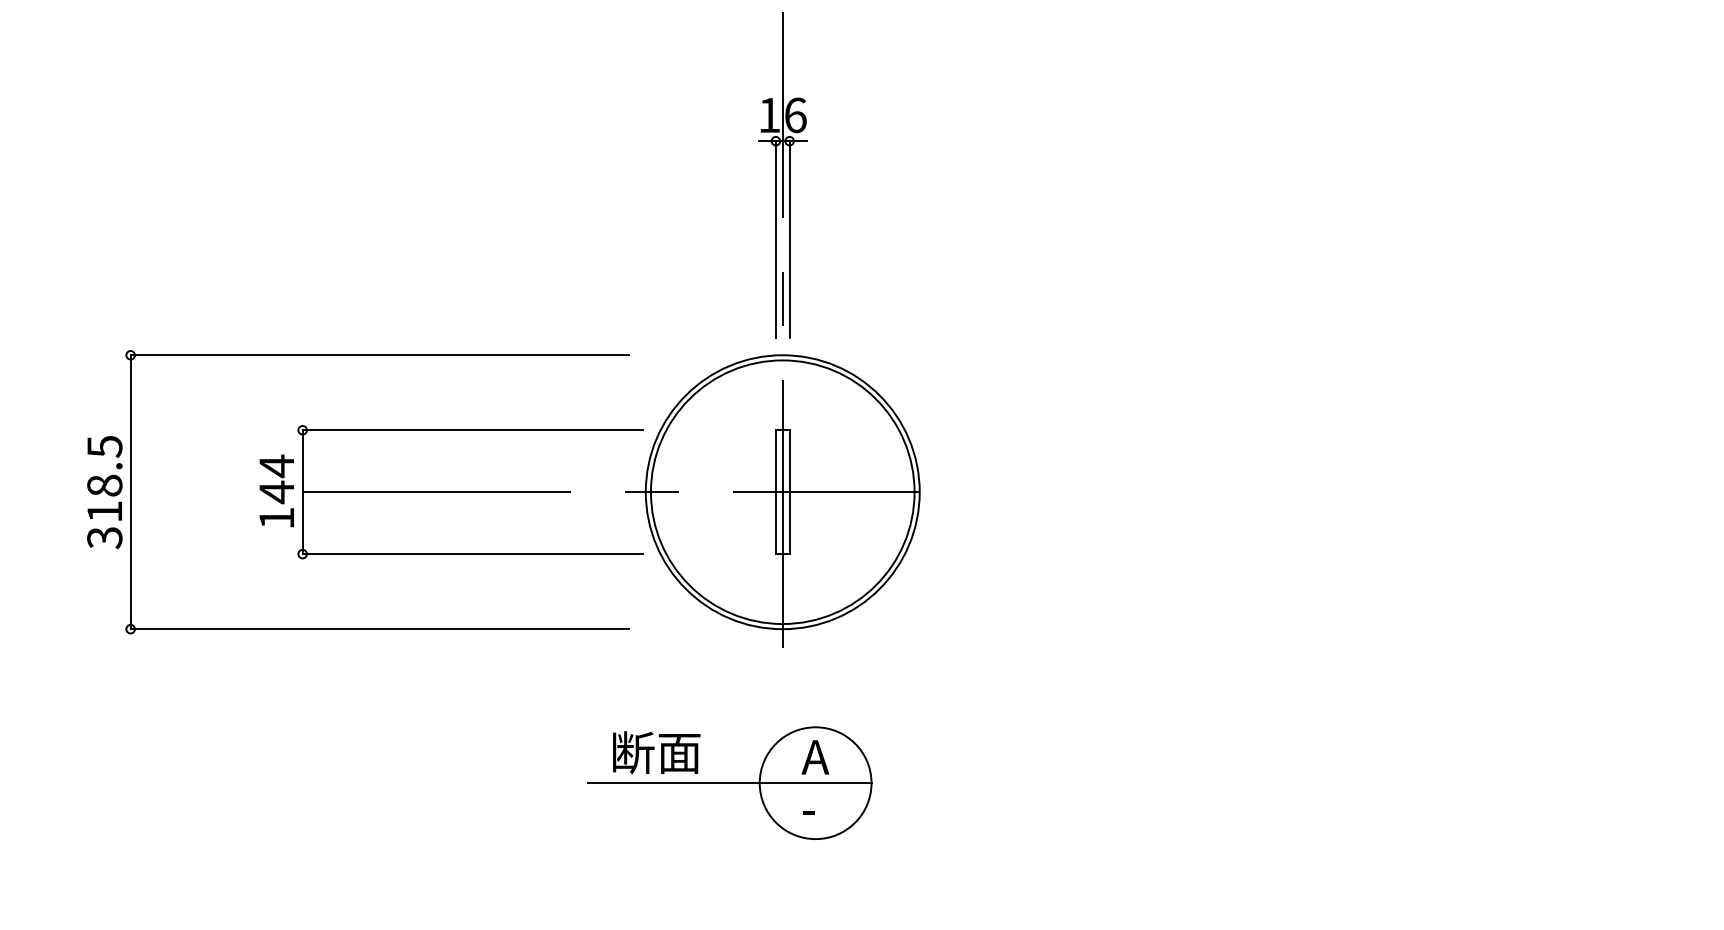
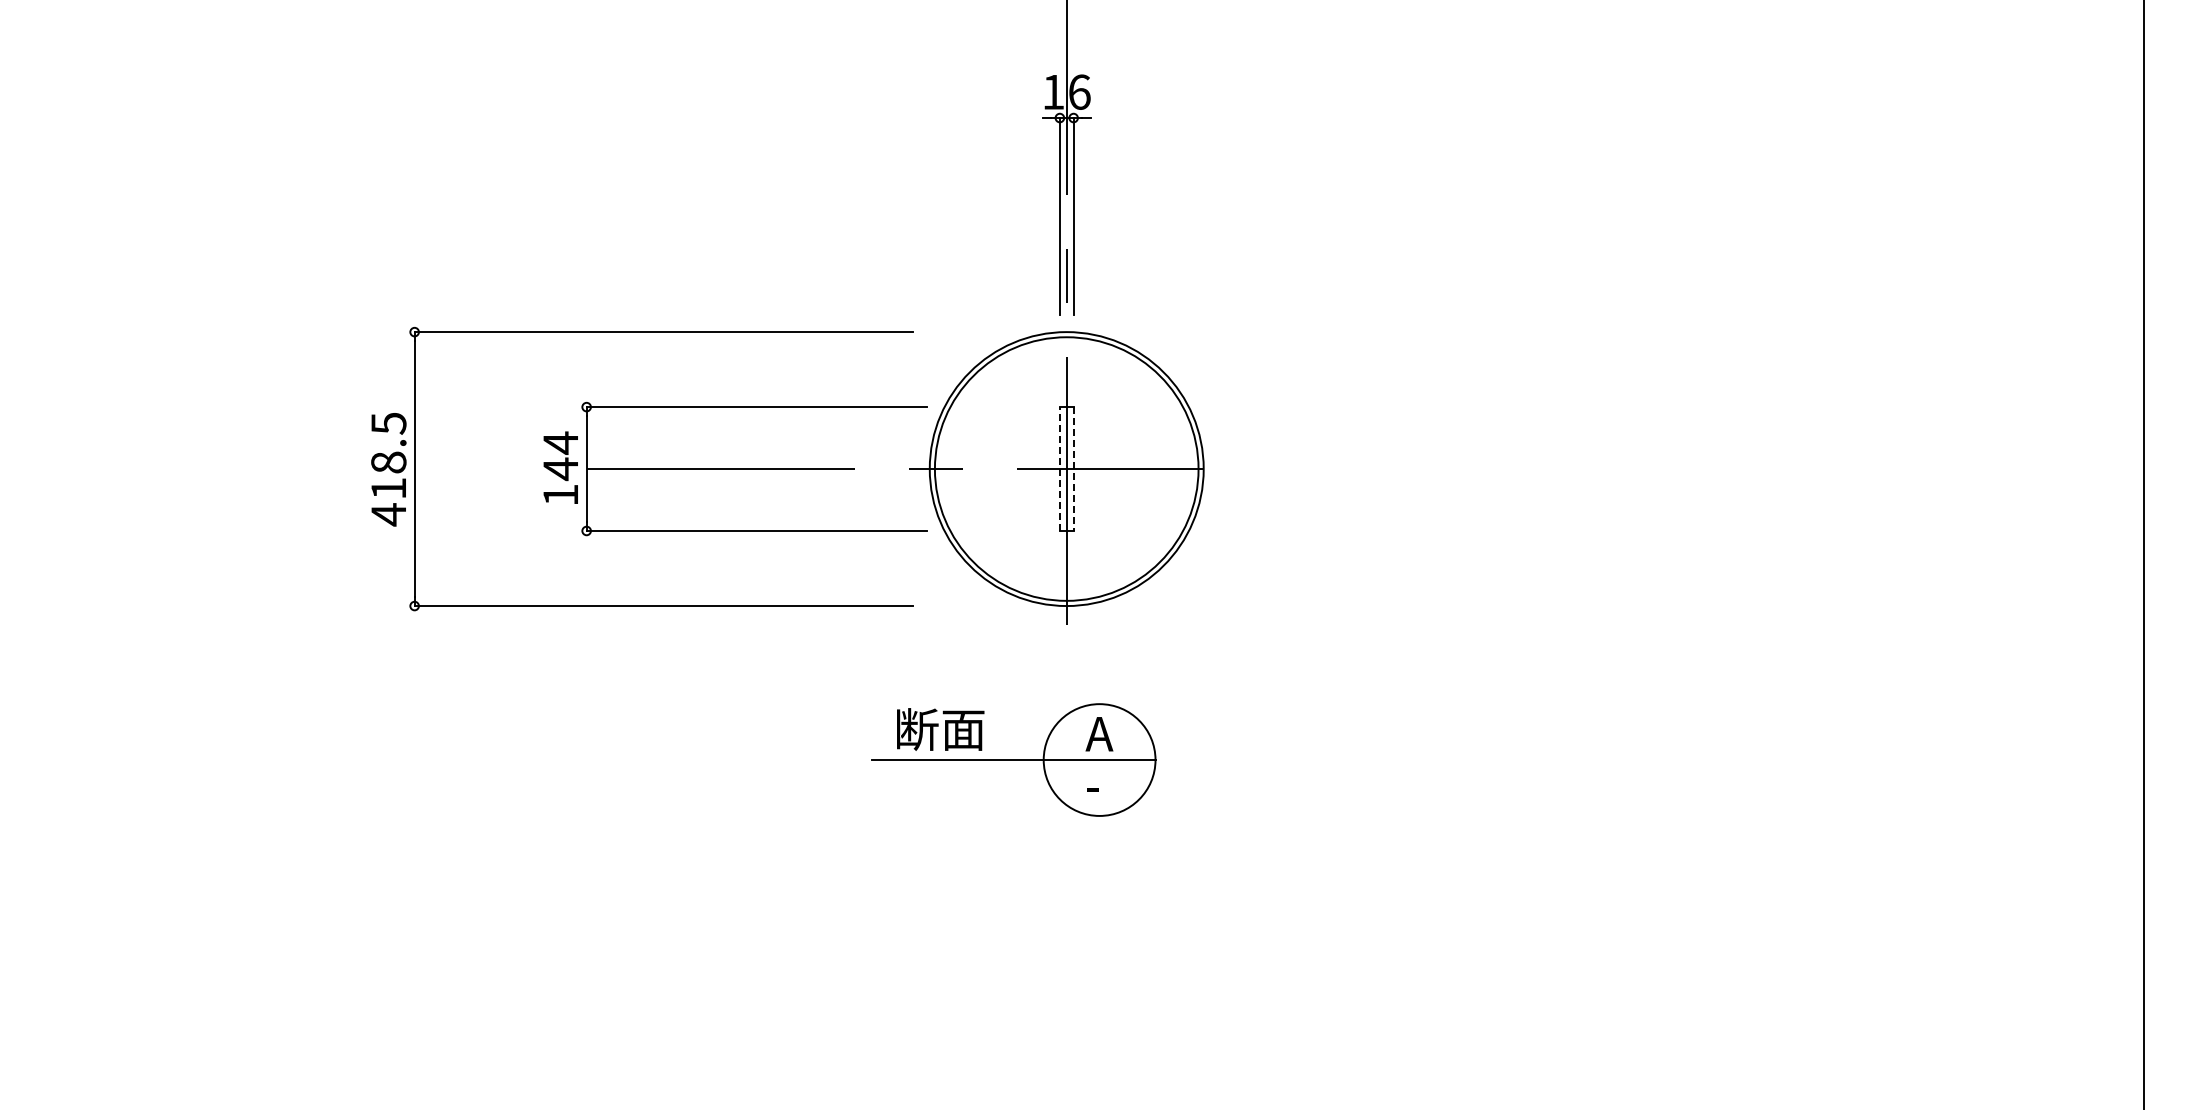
line: (775, 492) -> (1059, 469), solid -> dashed
line: (789, 492) -> (1073, 469), solid -> dashed
text: (104, 537) -> (388, 514), 318.5 -> 418.5

